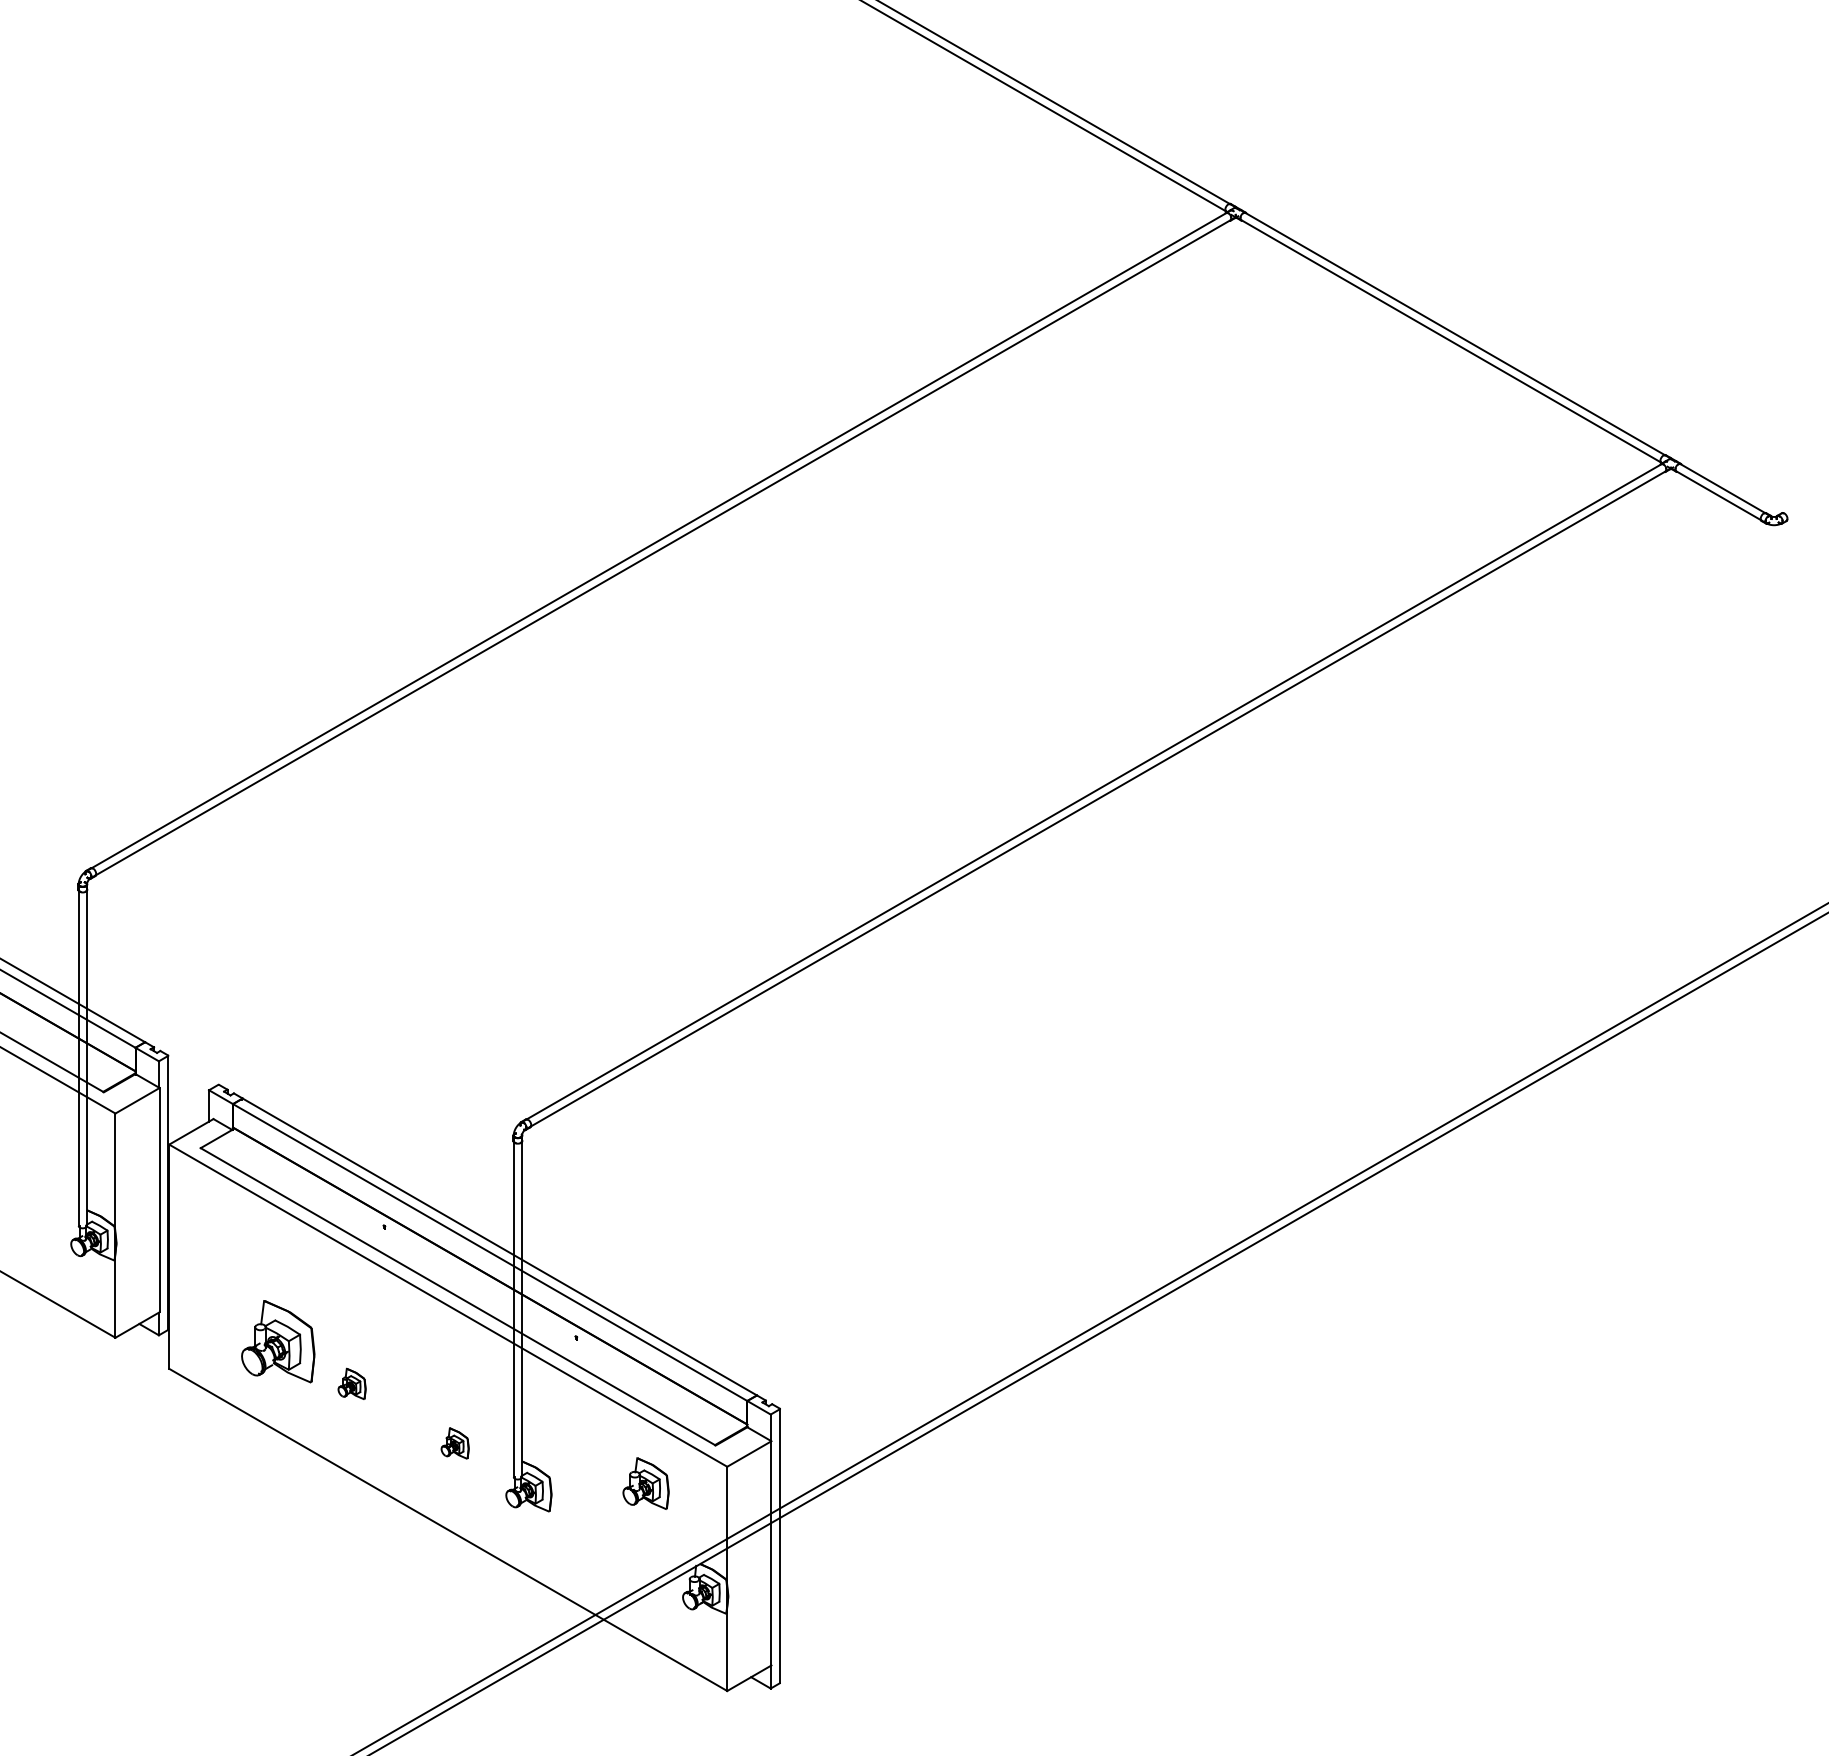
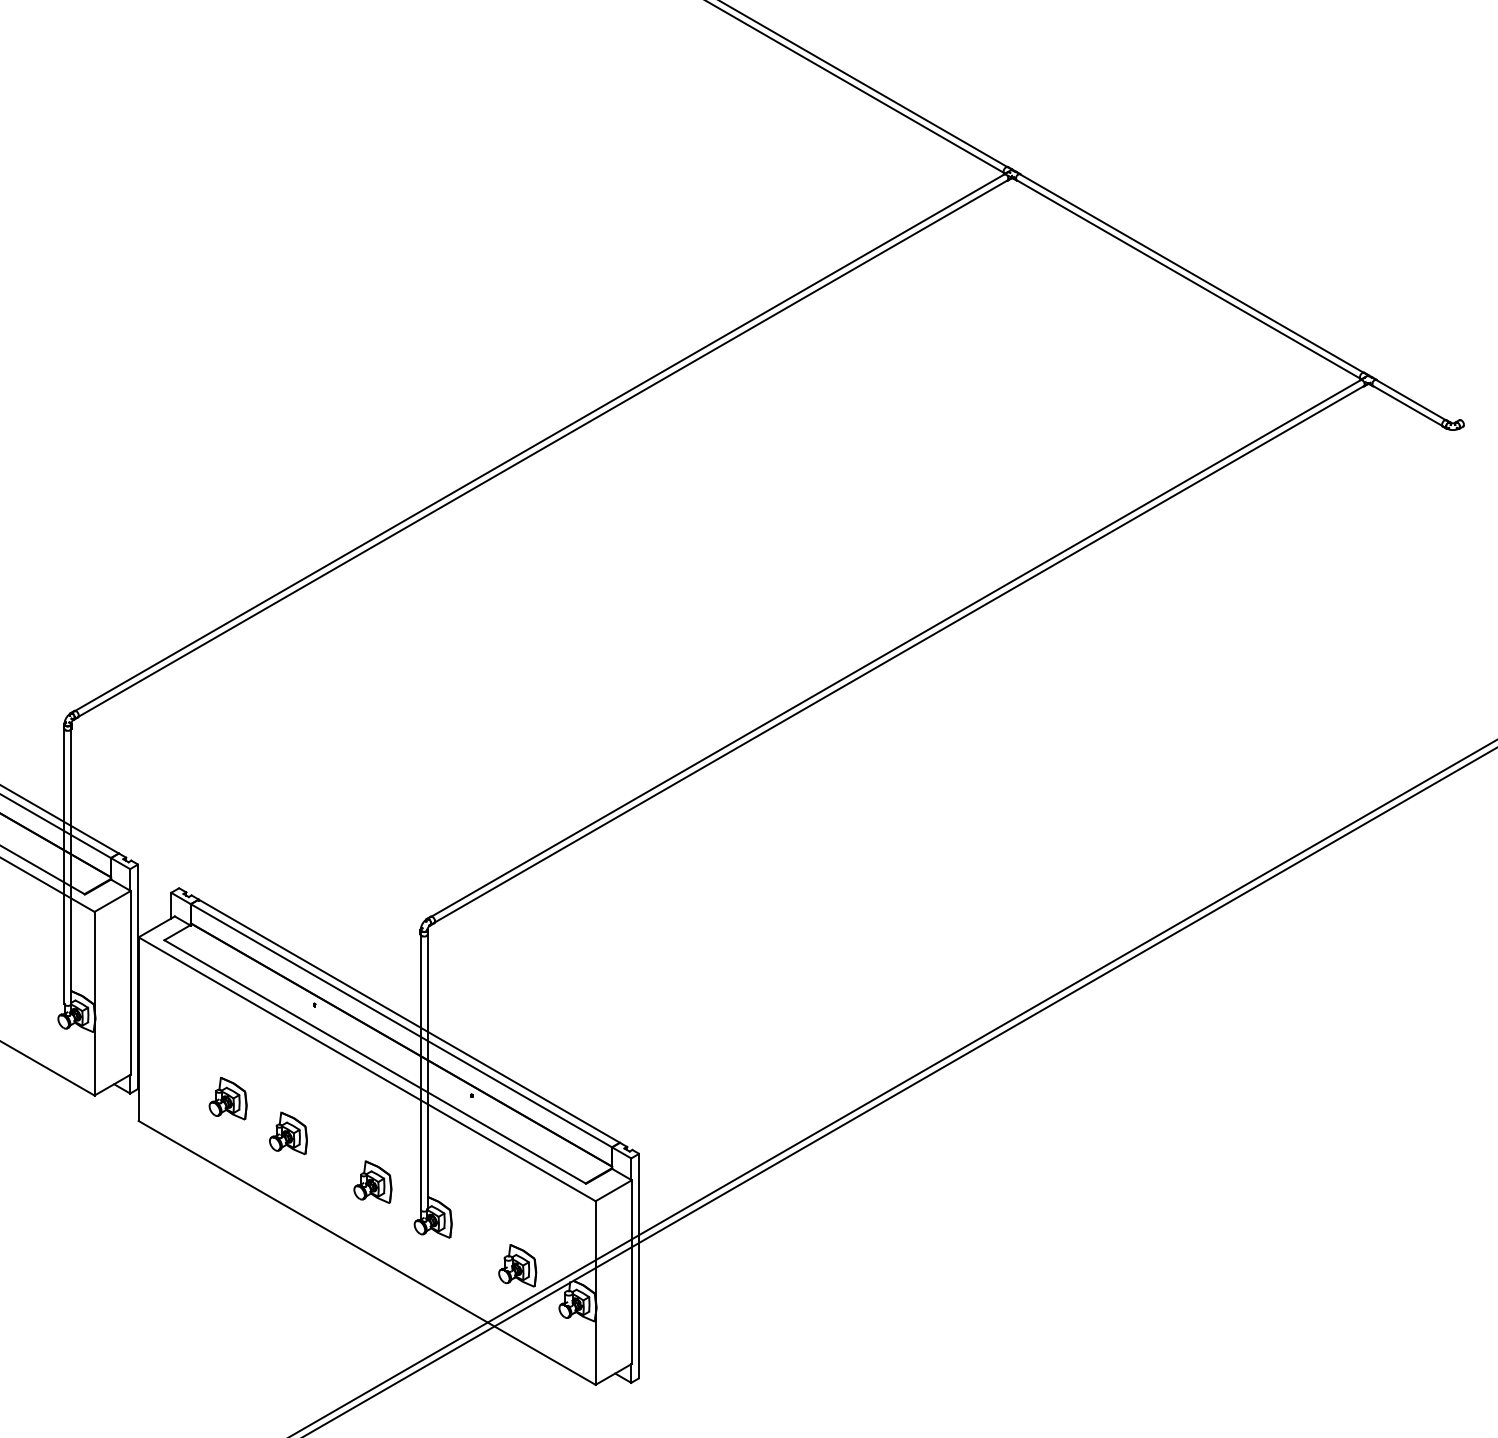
part: (278, 1341) -> (228, 1098), size x0.62
part: (351, 1383) -> (287, 1133), size x1.67
part: (454, 1443) -> (372, 1182), size x1.67
part: (645, 1483) -> (517, 1265), moved

